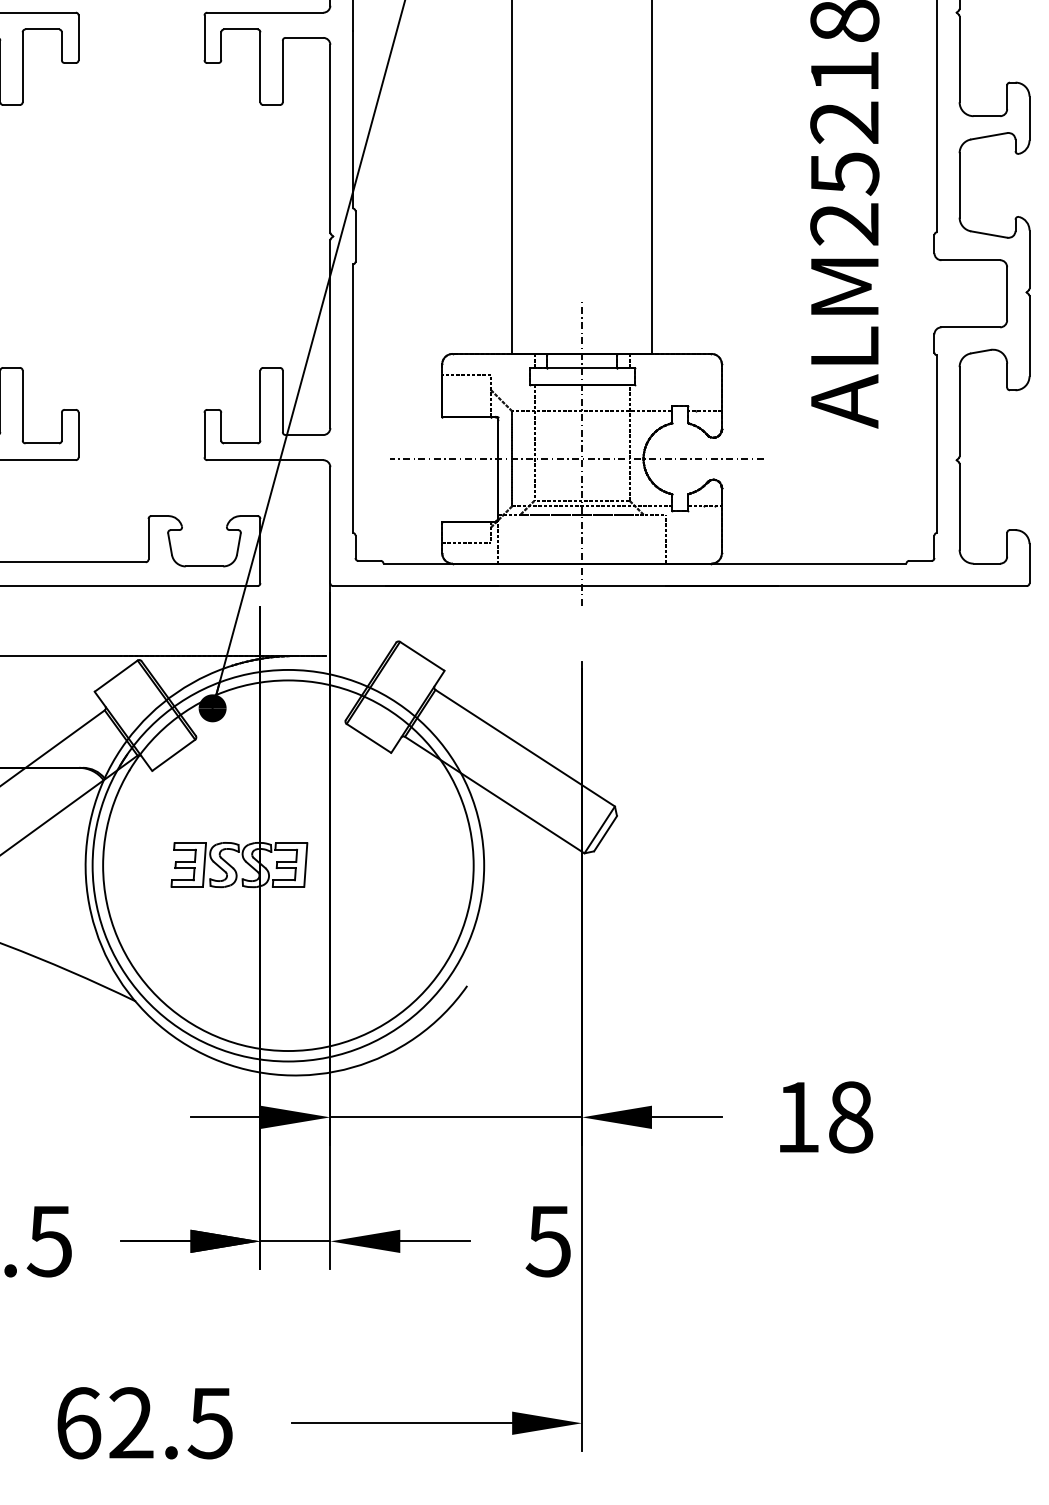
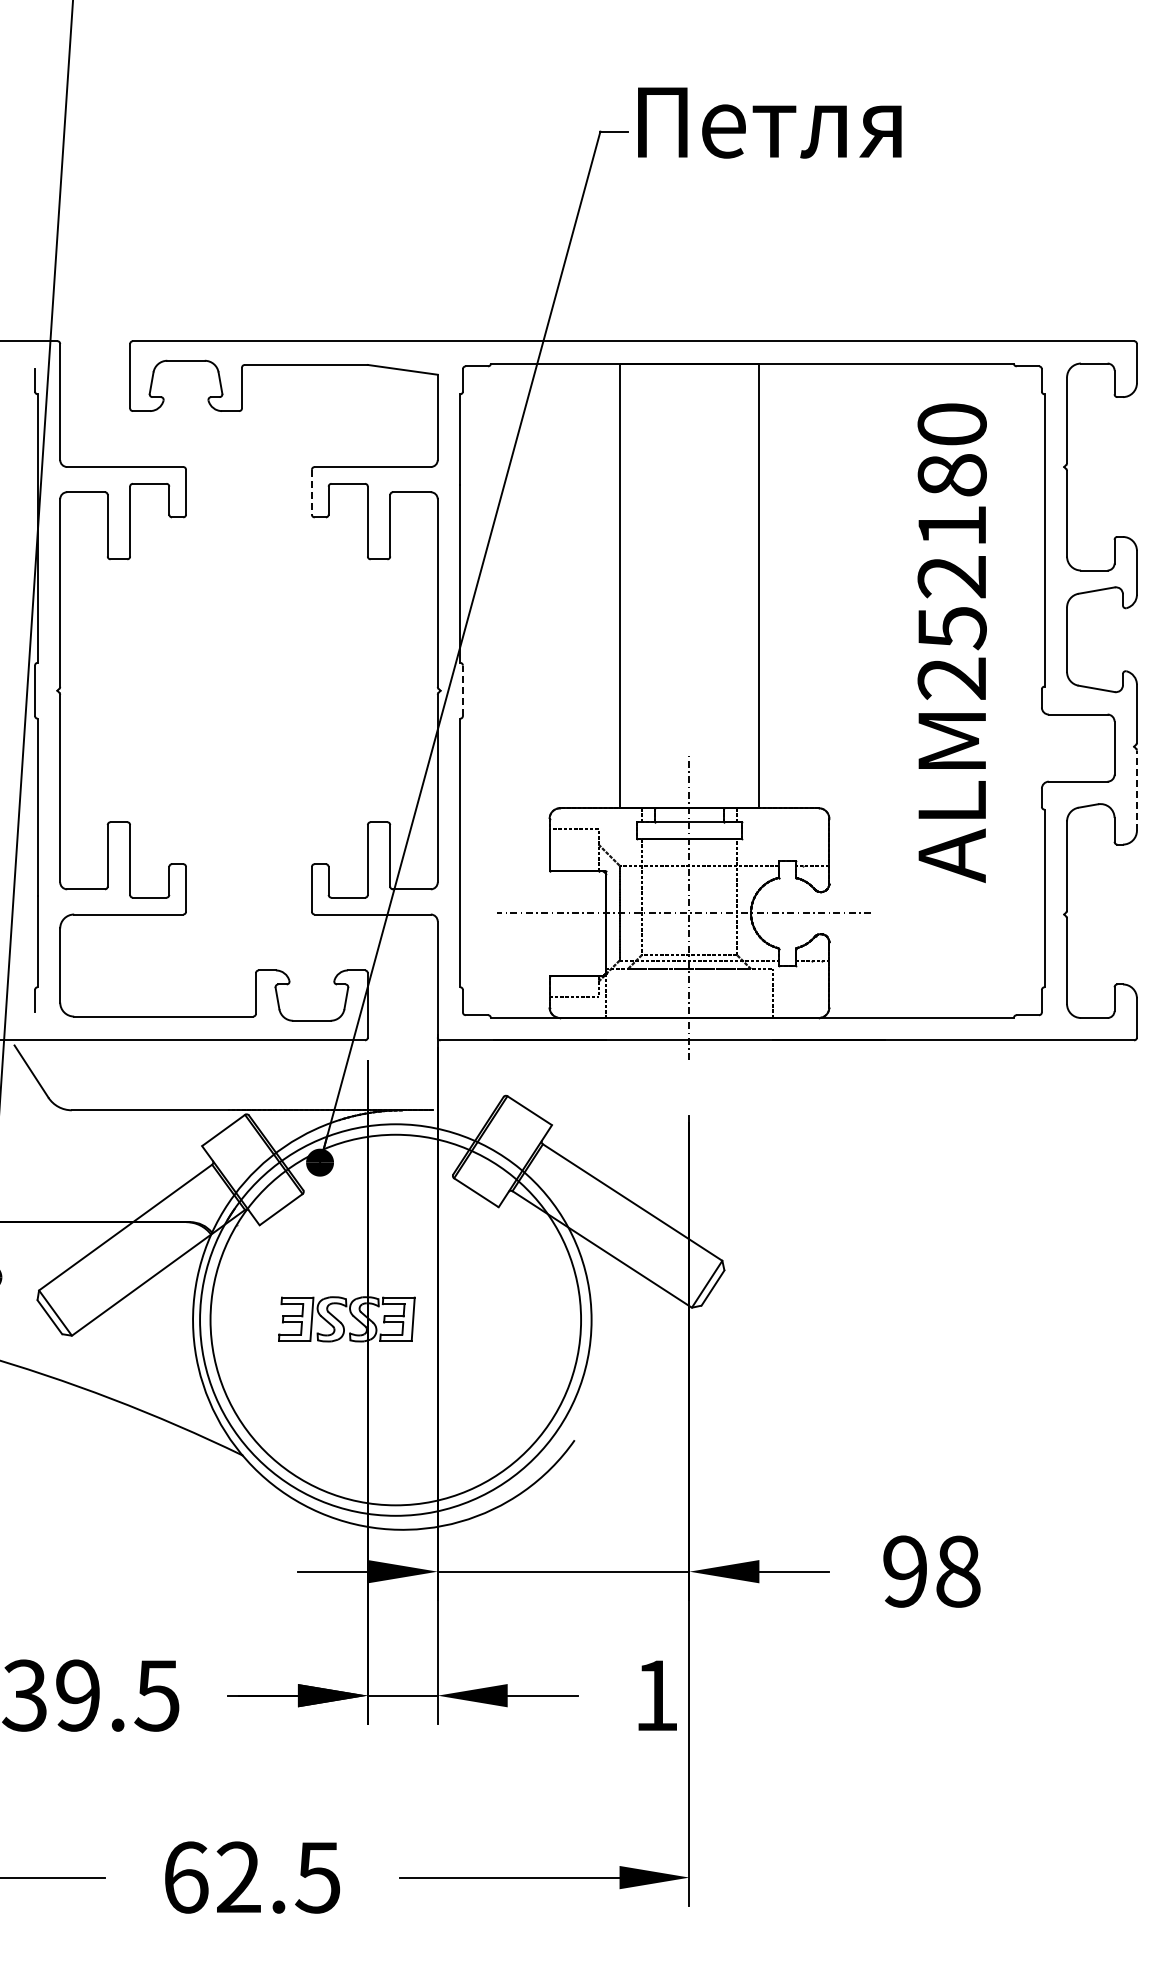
line: (204, 38) -> (311, 492), solid -> dashed
line: (355, 236) -> (462, 690), solid -> dashed
line: (1029, 336) -> (1136, 790), solid -> dashed
text: (797, 1117) -> (904, 1571), 18 -> 98
text: (548, 1241) -> (655, 1695), 5 -> 1

